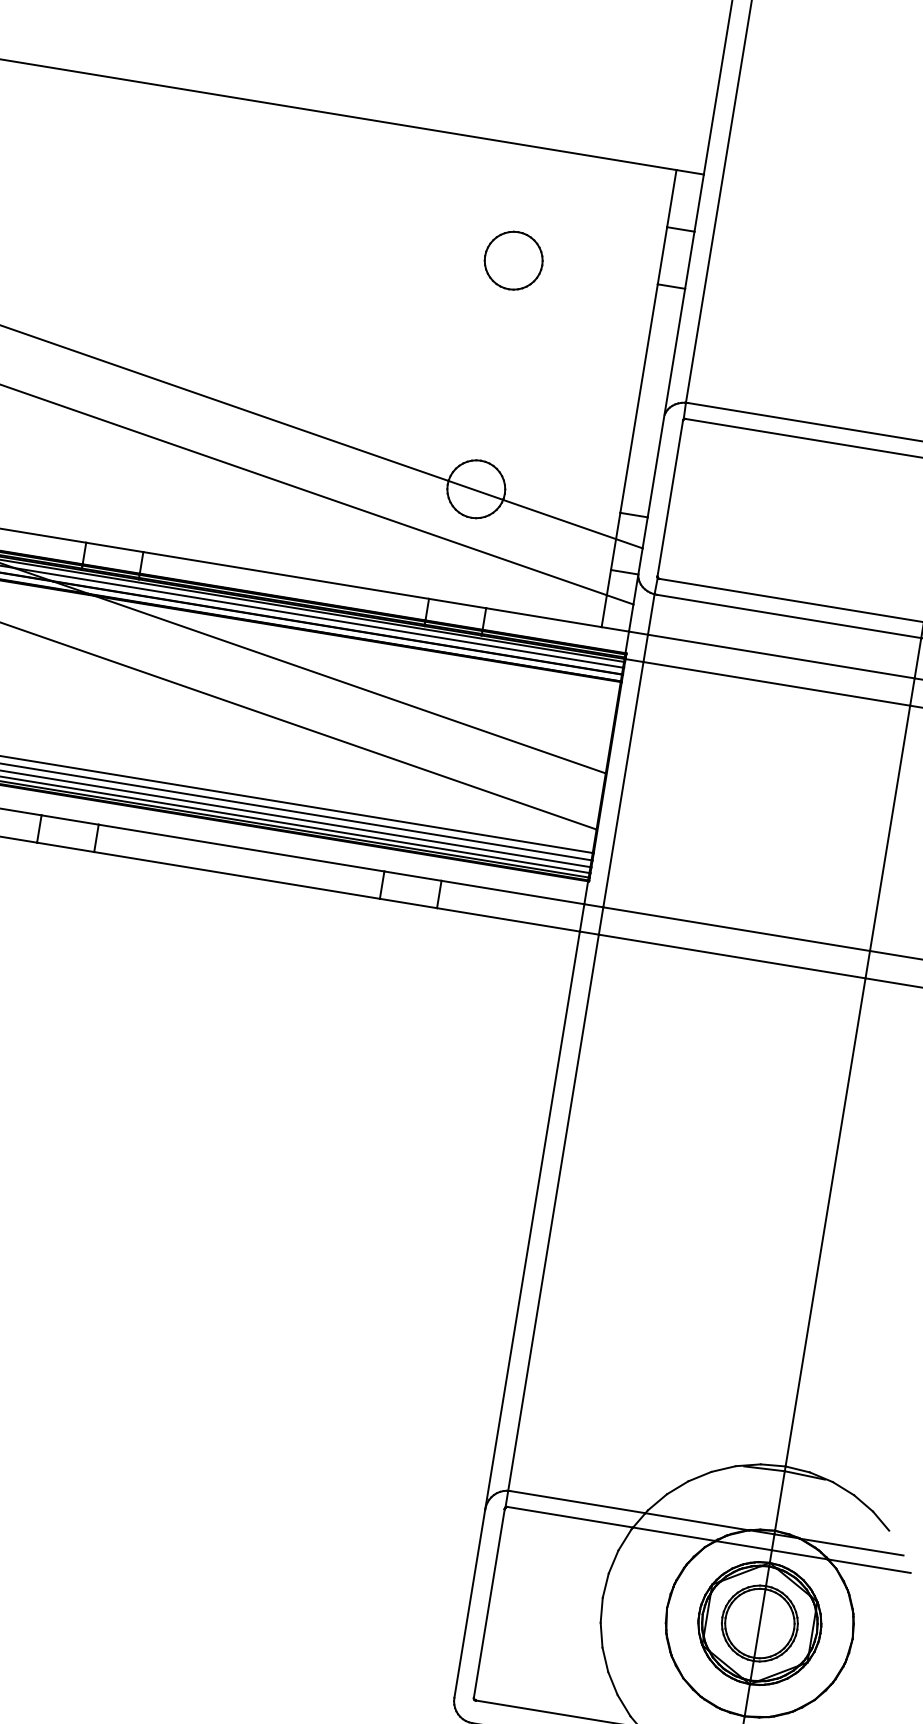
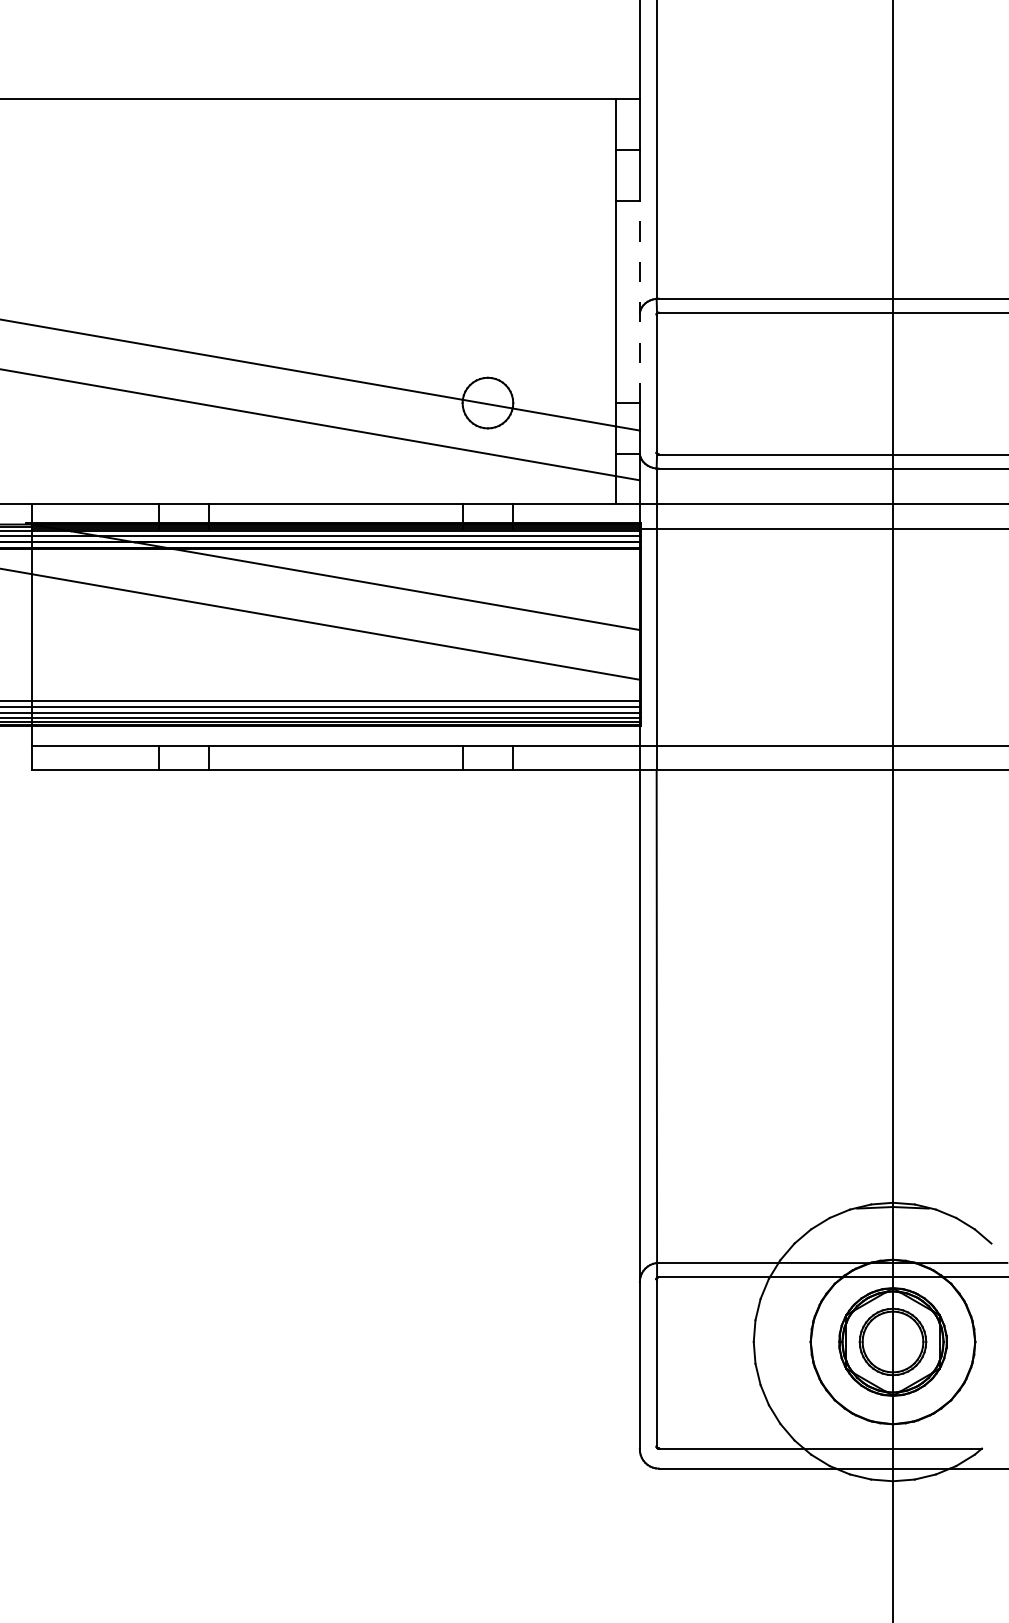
part: (513, 260) -> (487, 200), removed
line: (666, 402) -> (639, 301), solid -> dashed

